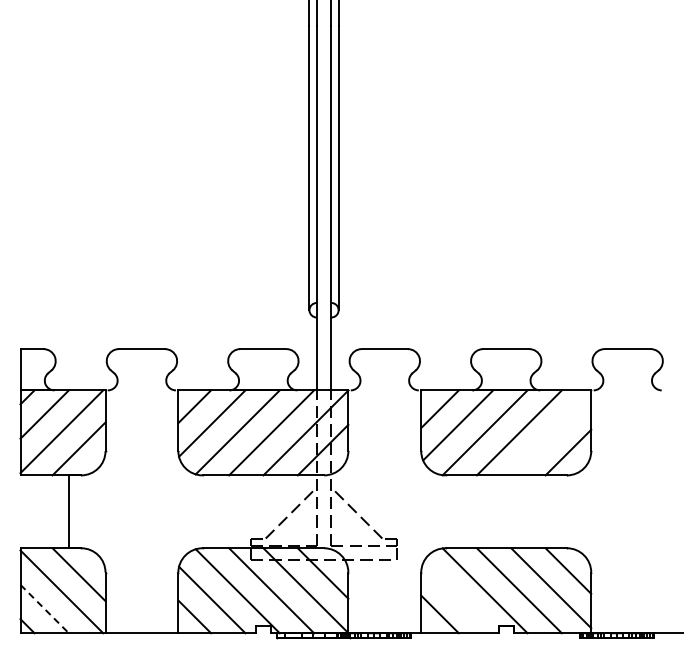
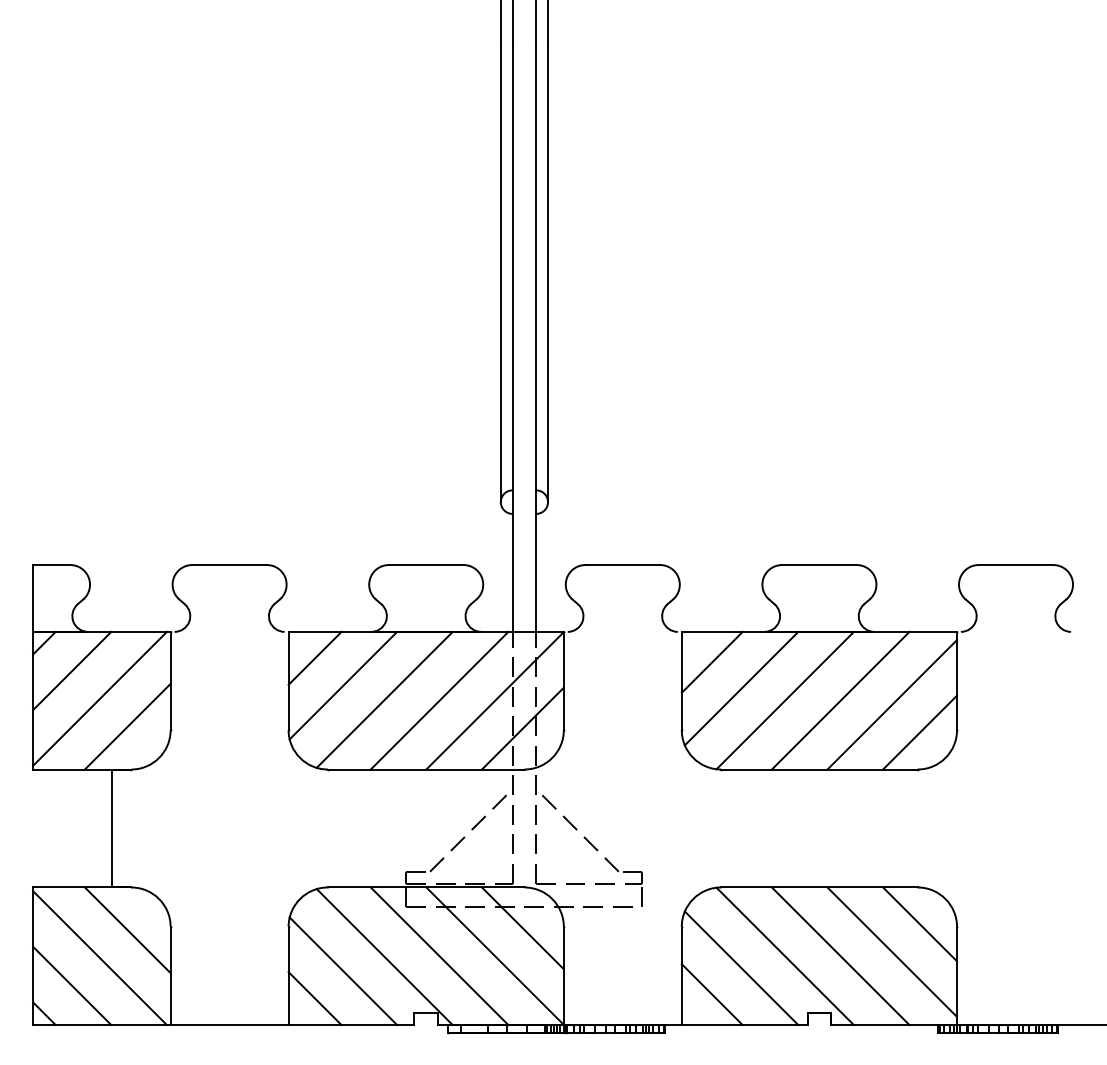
line: (551, 435) -> (892, 704), added
line: (458, 598) -> (742, 968), added
line: (45, 609) -> (73, 986), dashed -> solid

